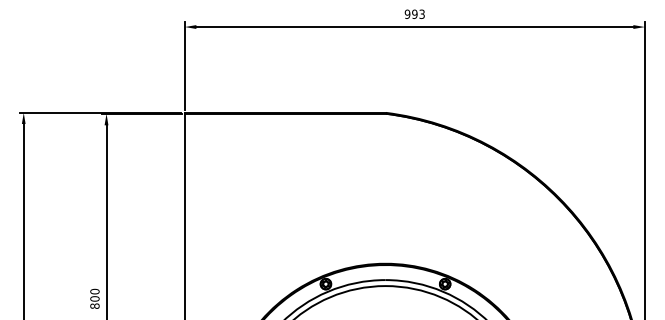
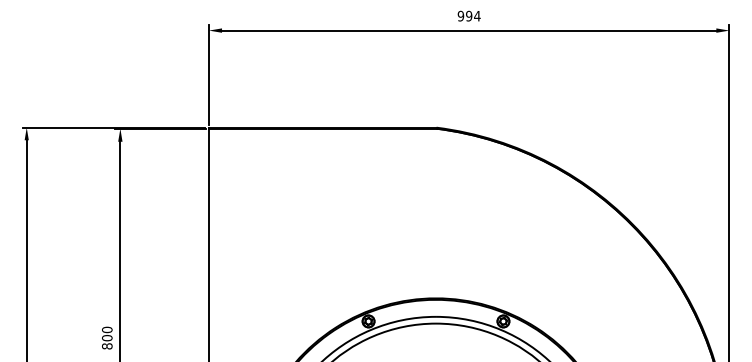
text: (422, 13) -> (477, 15), 993 -> 994

